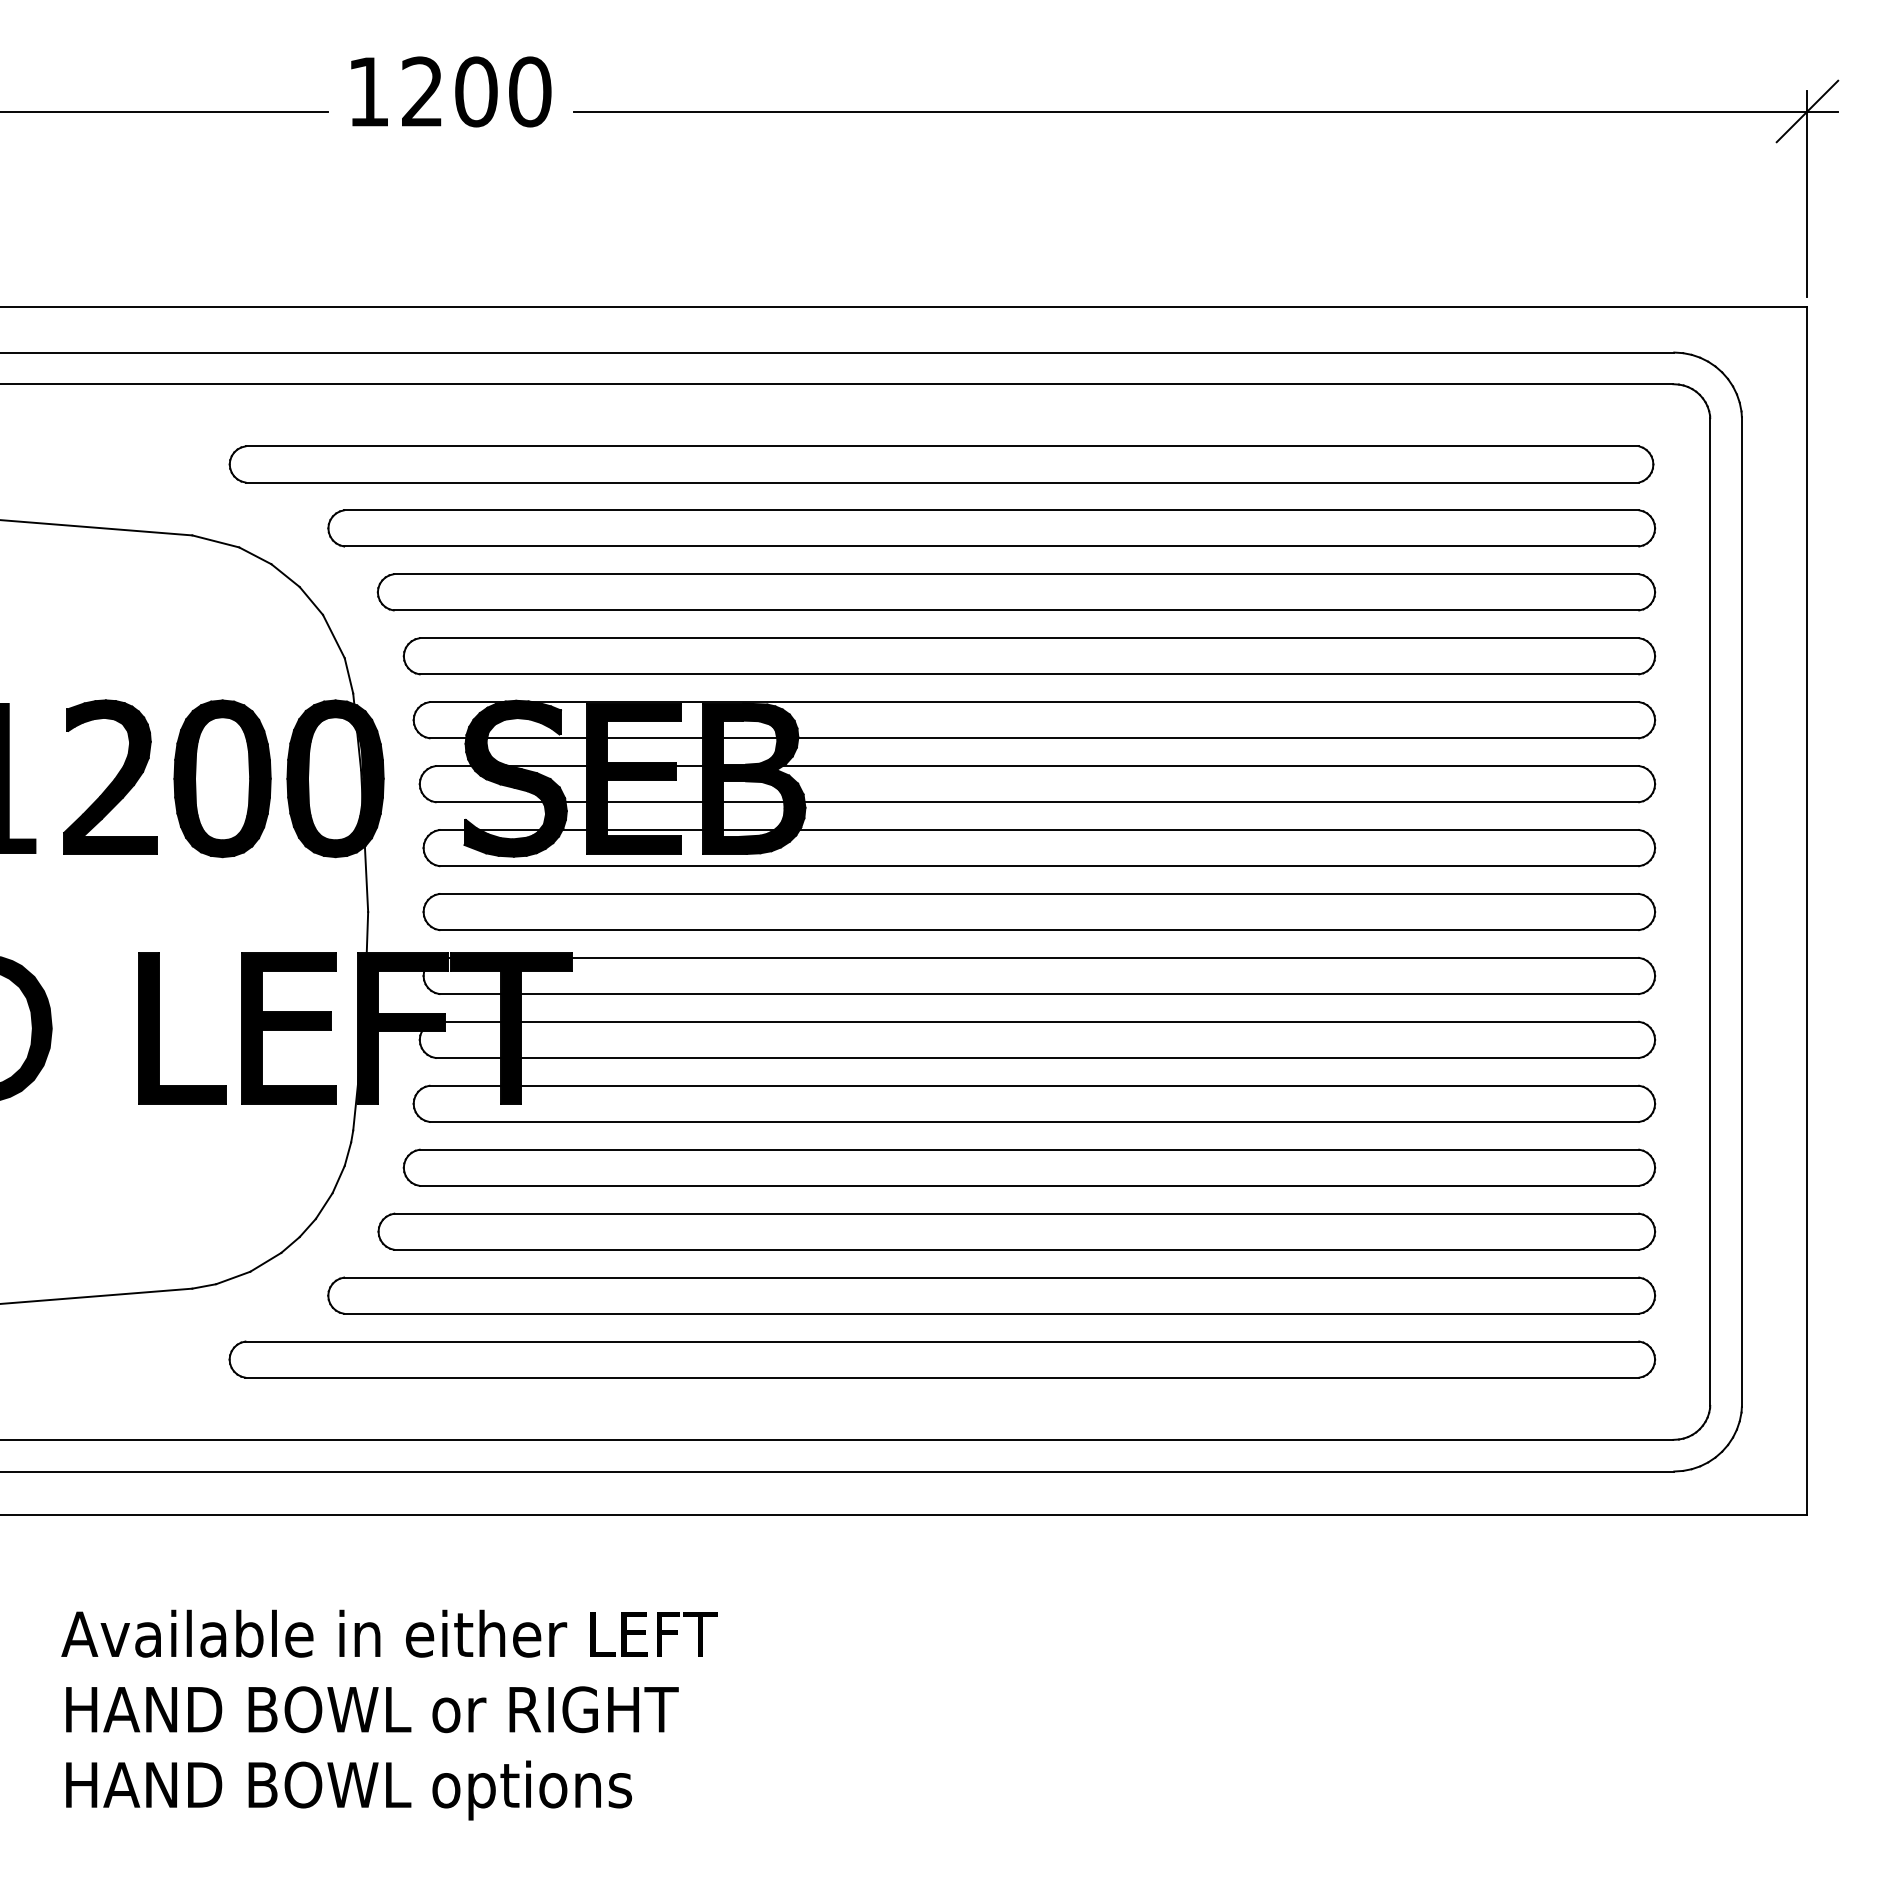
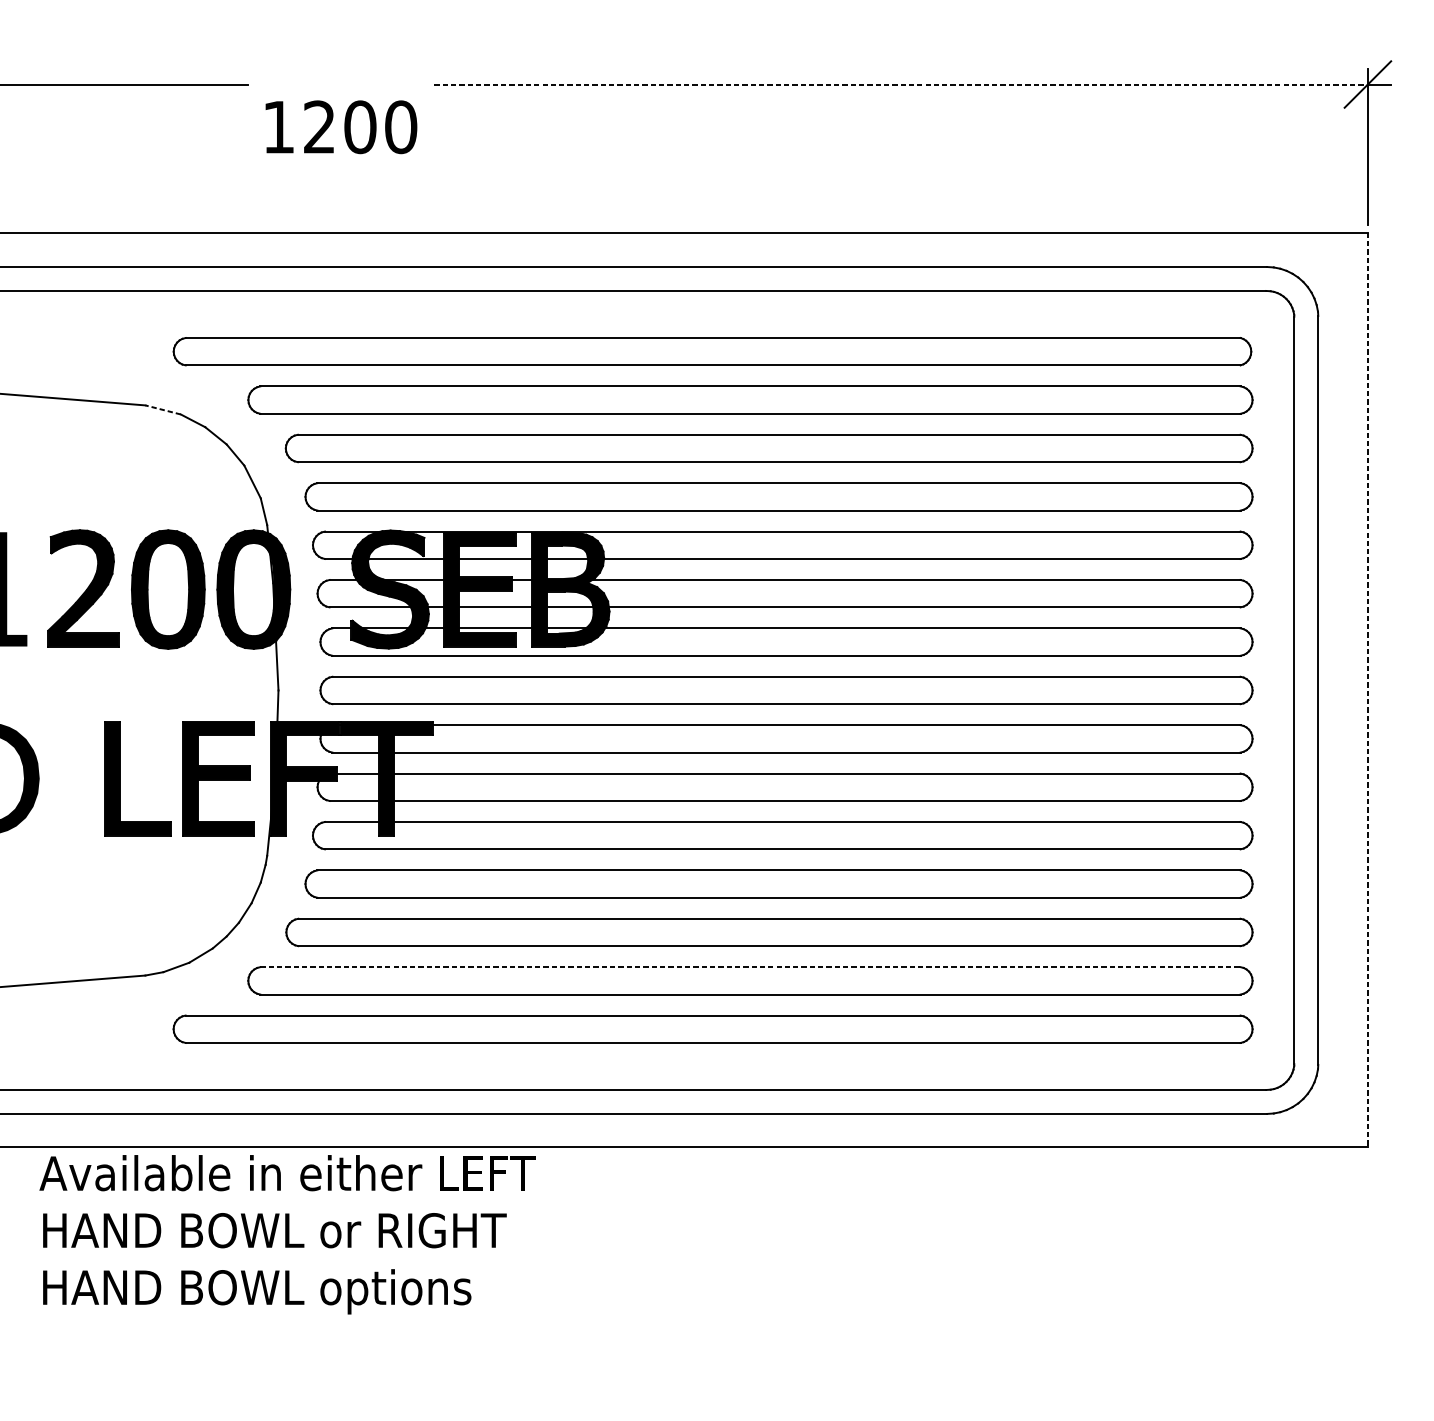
text: (451, 91) -> (341, 126), moved
line: (1190, 111) -> (900, 84), solid -> dashed
line: (215, 541) -> (162, 410), solid -> dashed
line: (1807, 910) -> (1367, 689), solid -> dashed
line: (991, 1277) -> (750, 967), solid -> dashed
text: (389, 1714) -> (287, 1234), moved

